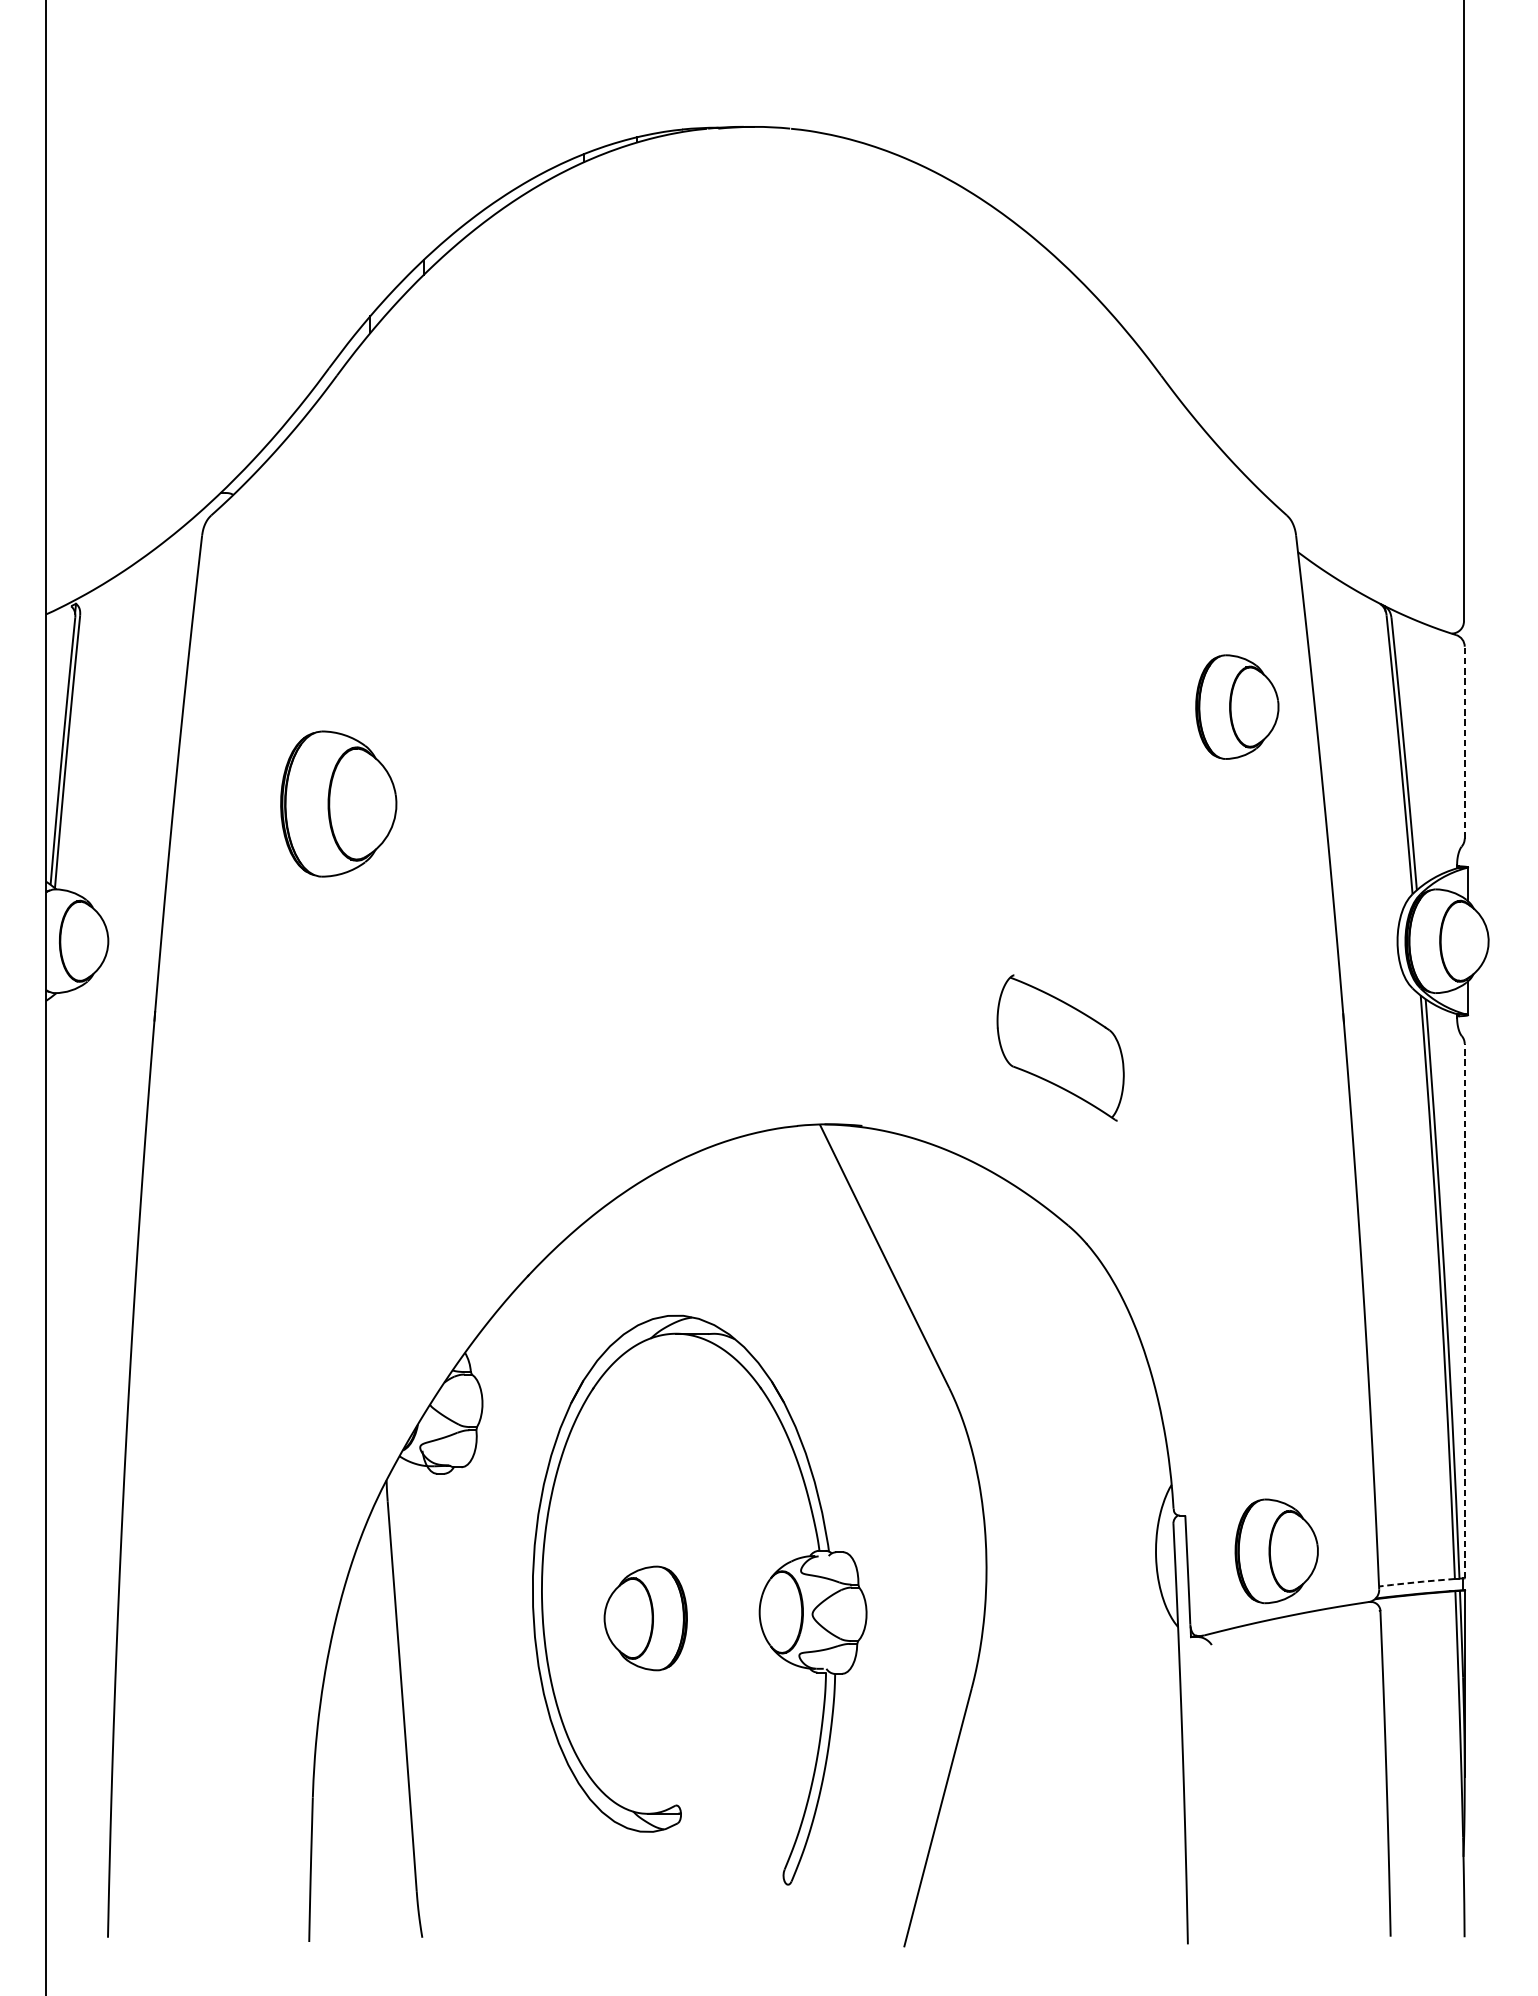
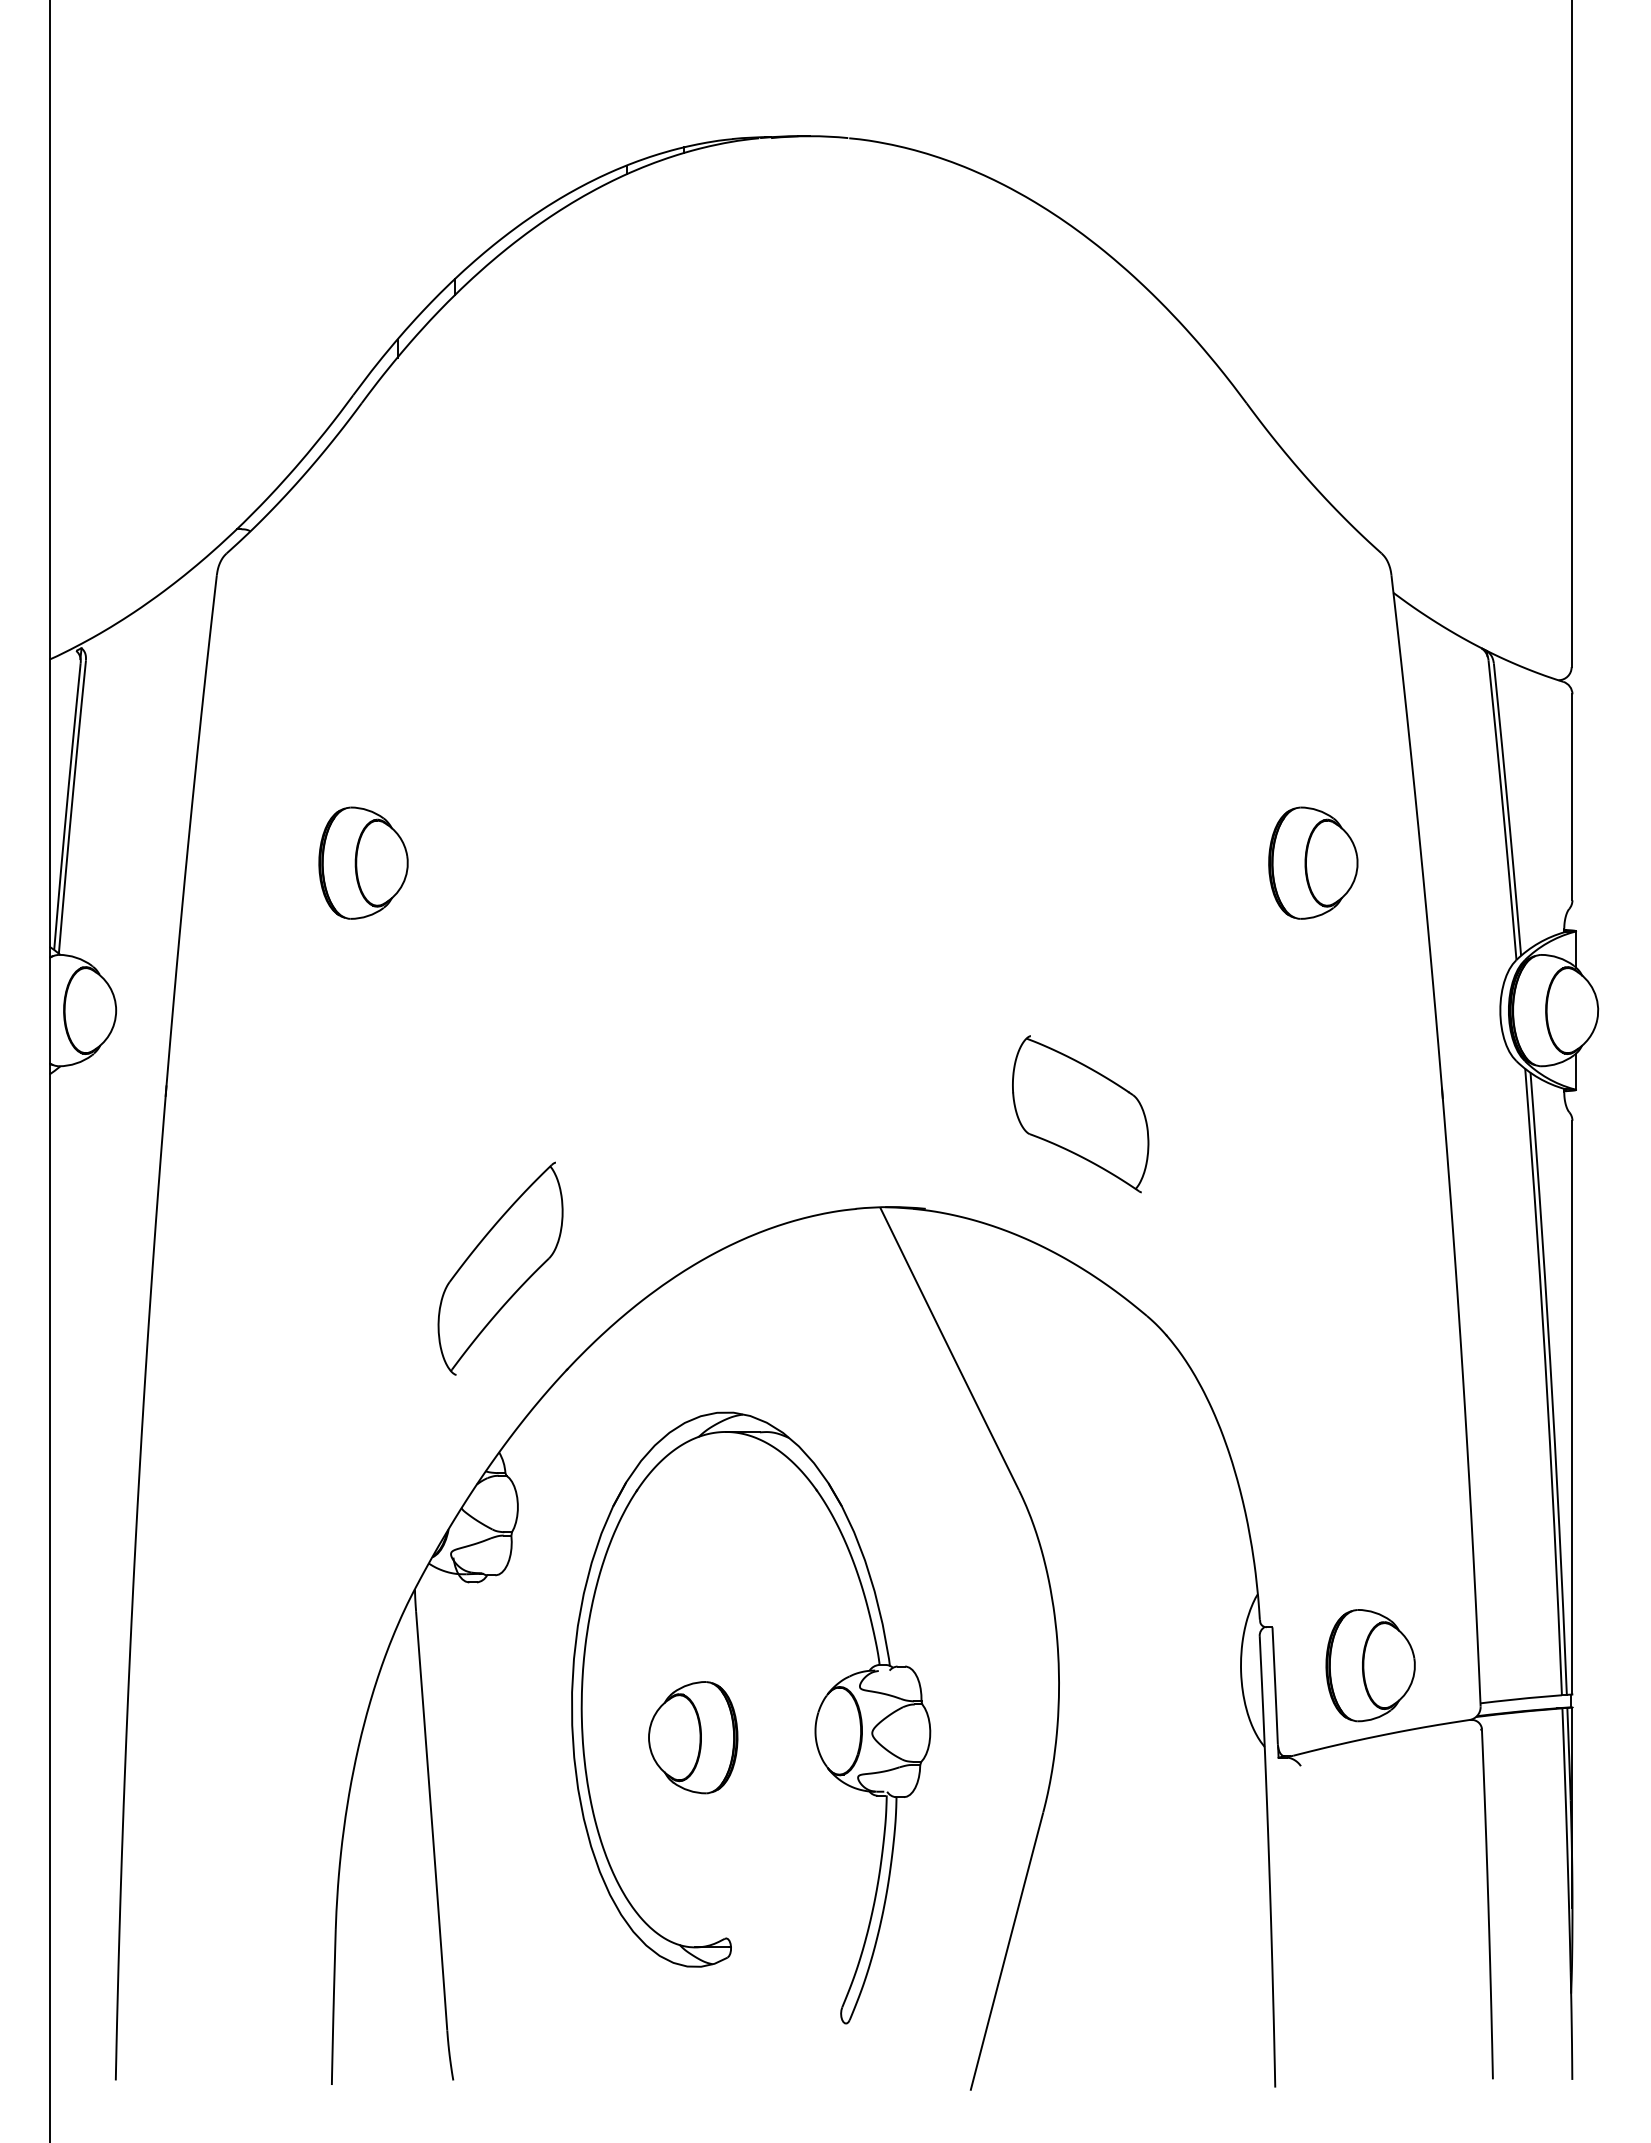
part: (1237, 706) -> (1313, 862), moved
line: (1464, 741) -> (1572, 796), dashed -> solid
part: (338, 803) -> (363, 862), size x0.71
part: (1060, 1048) -> (1080, 1114), moved
part: (466, 1181) -> (500, 1268), added
line: (1464, 1310) -> (1572, 1407), dashed -> solid
line: (1416, 1581) -> (1520, 1698), dashed -> solid

